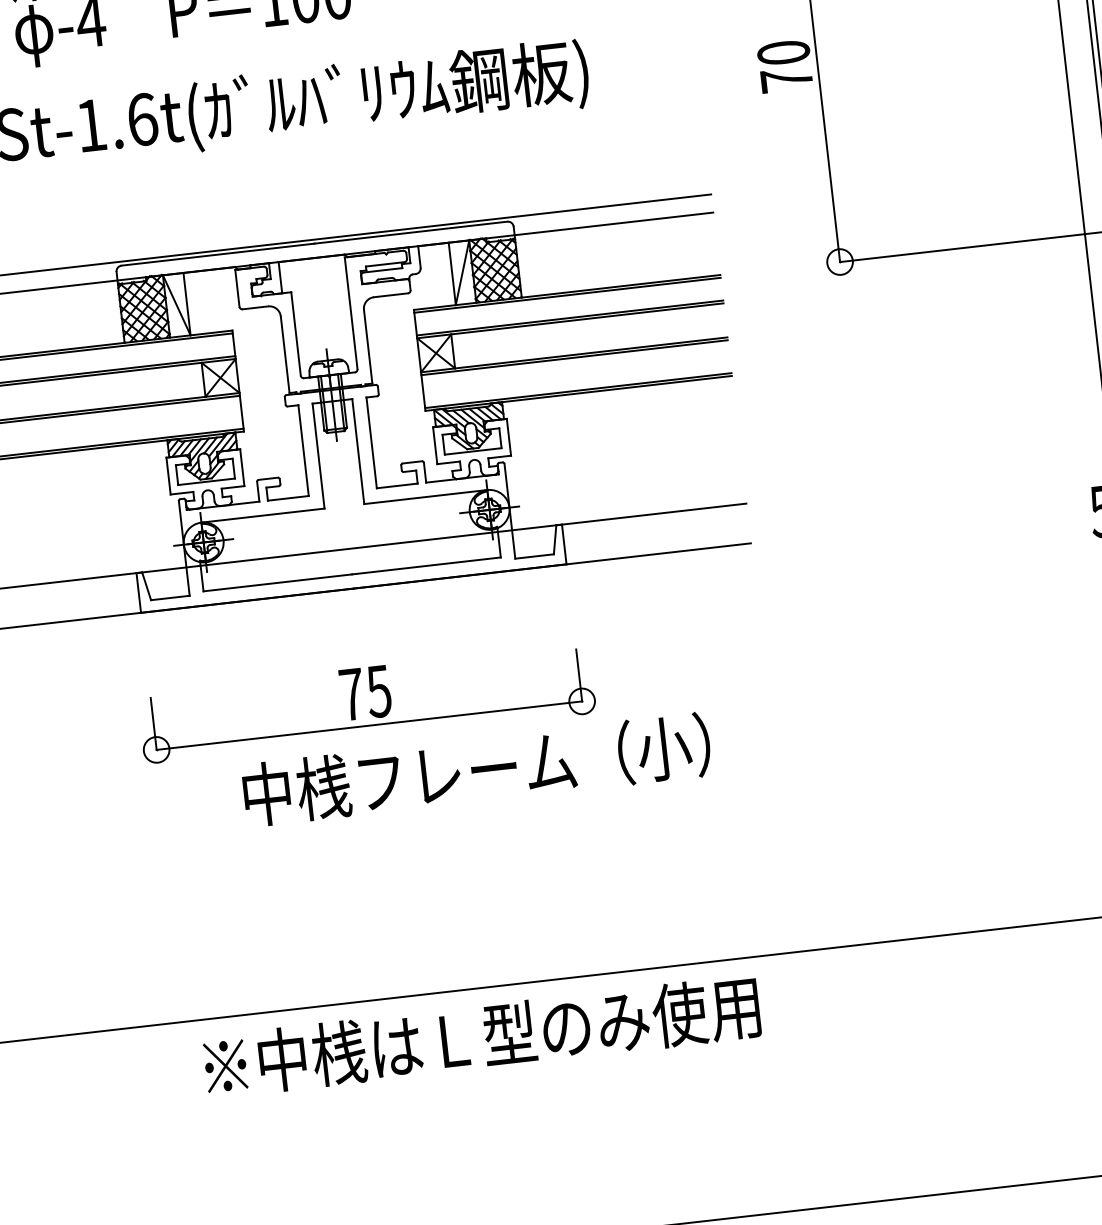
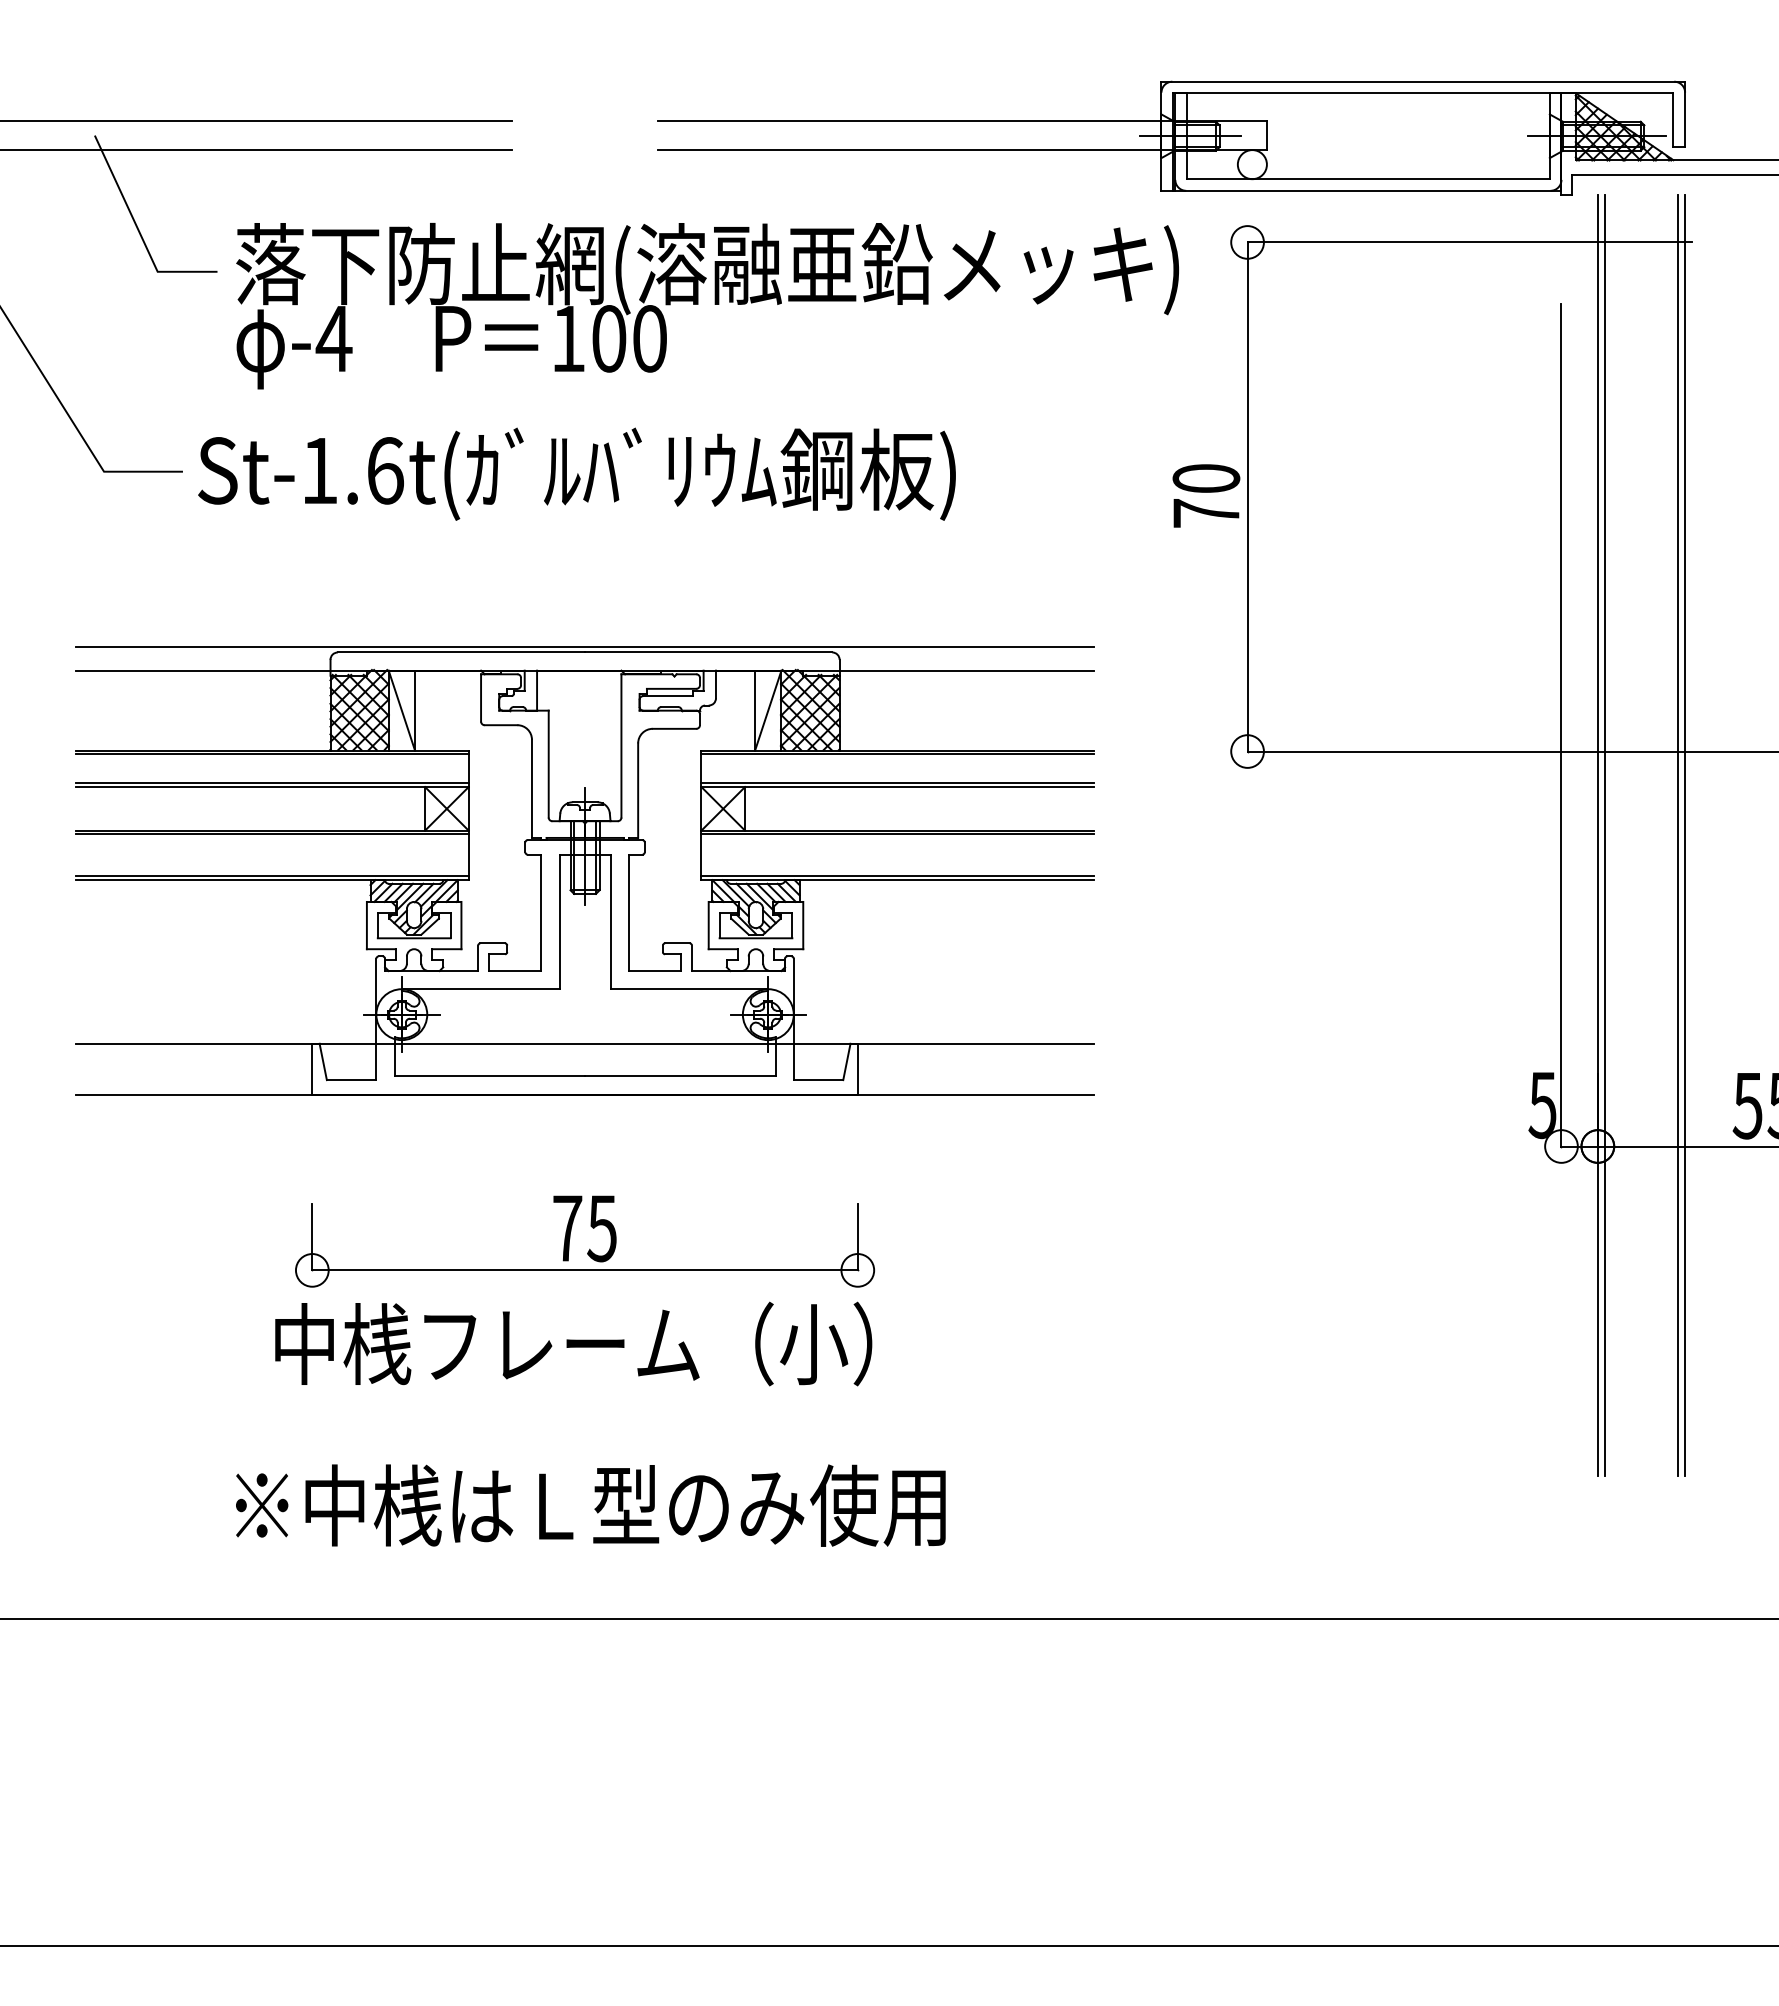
text: (476, 769) -> (573, 1343), moved
text: (481, 1036) -> (590, 1505), moved

